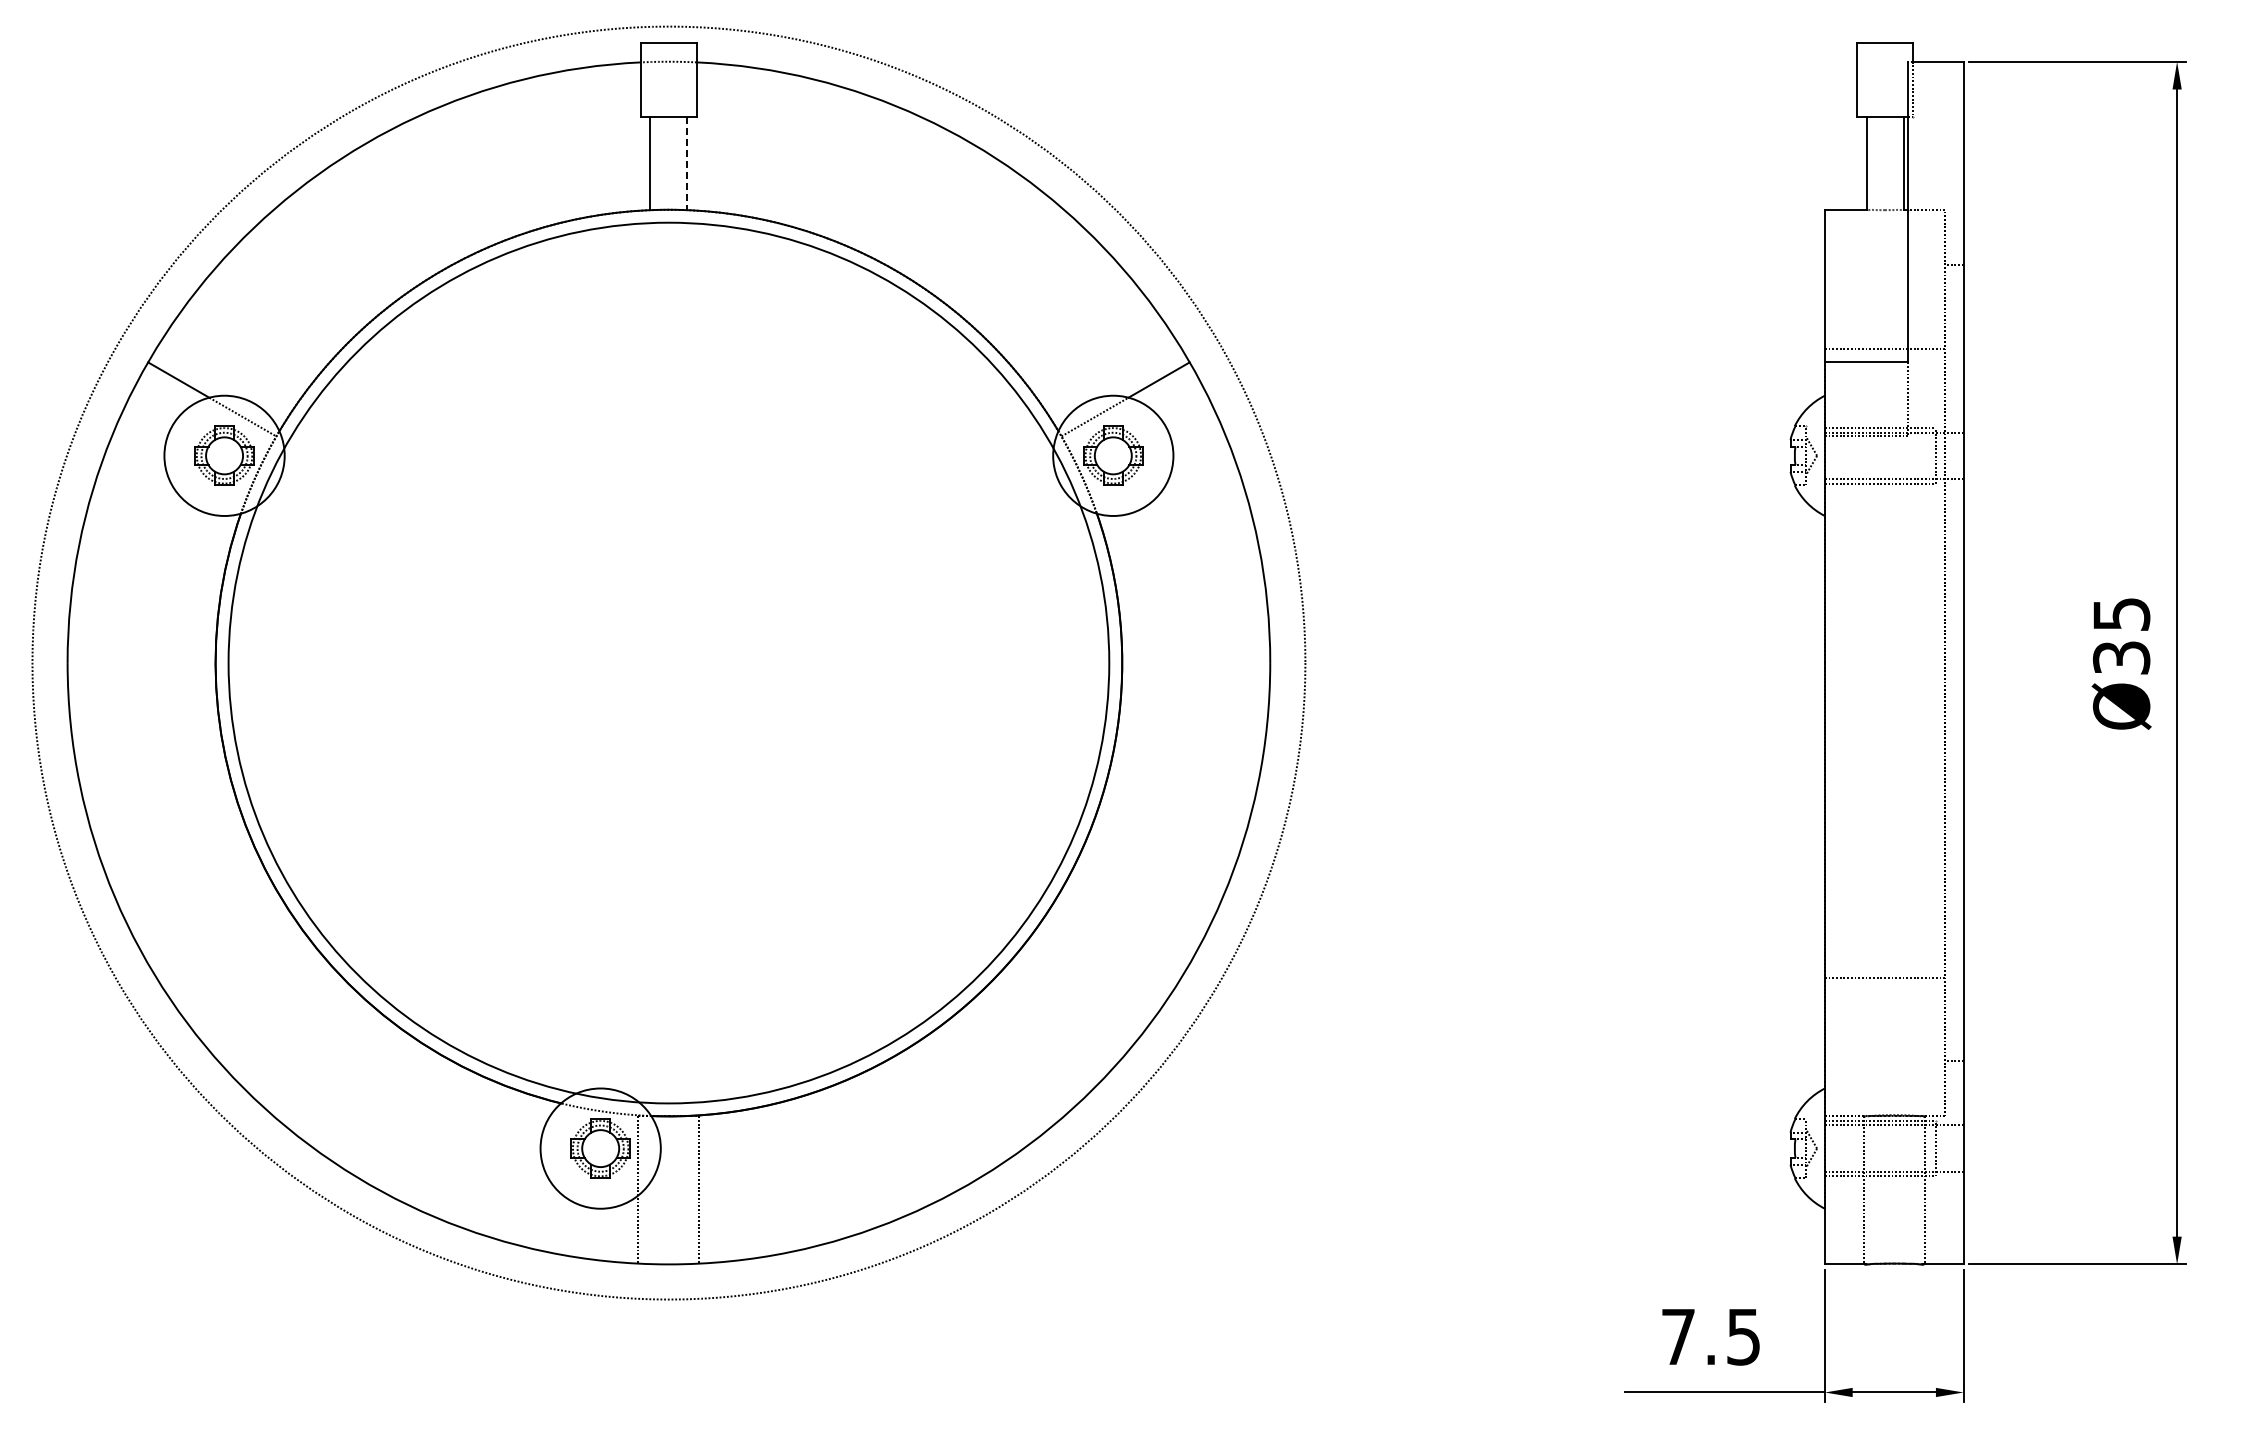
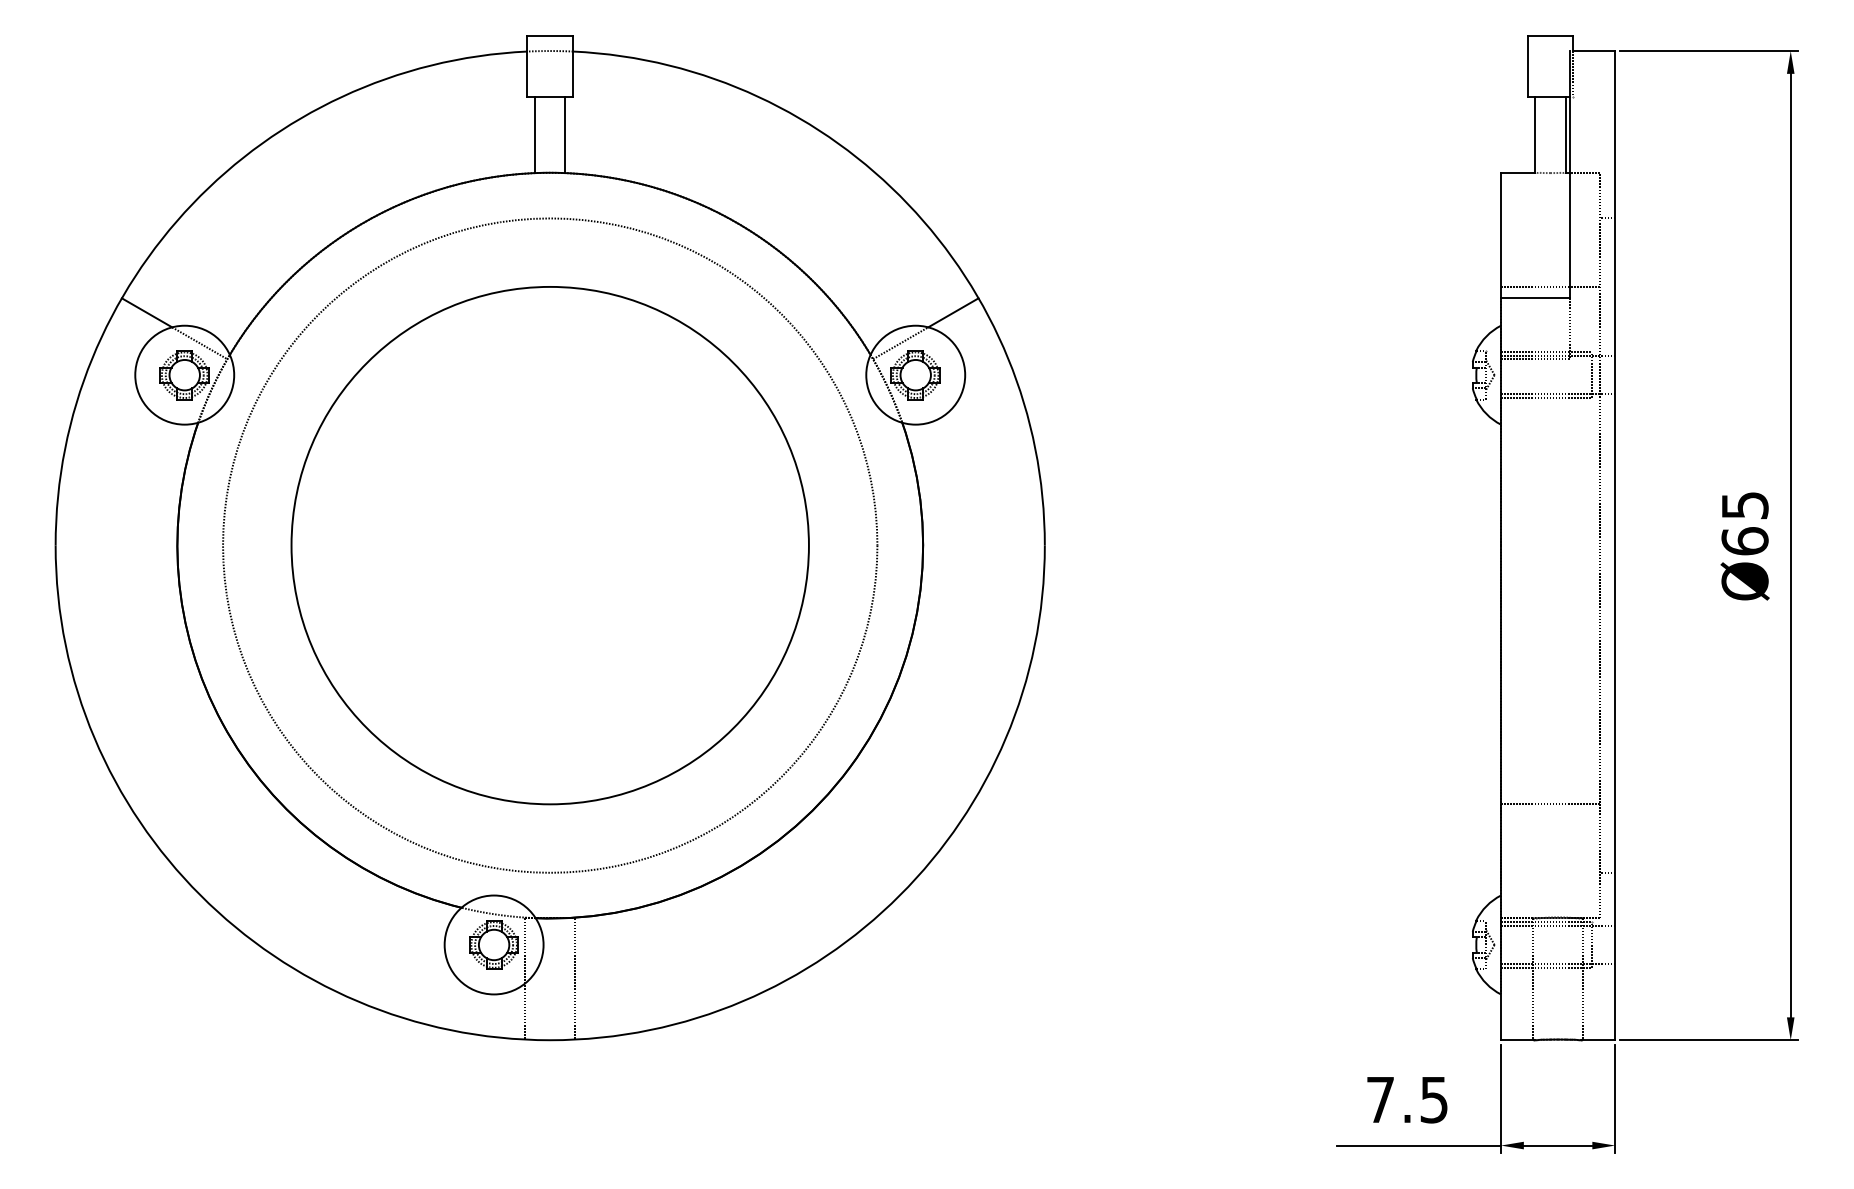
line: (687, 164) -> (565, 135), dashed -> solid
text: (2121, 657) -> (1744, 541), Ø35 -> Ø65
circle: (668, 662) -> (549, 545), size x0.62
circle: (668, 662) -> (549, 545), size x0.71

